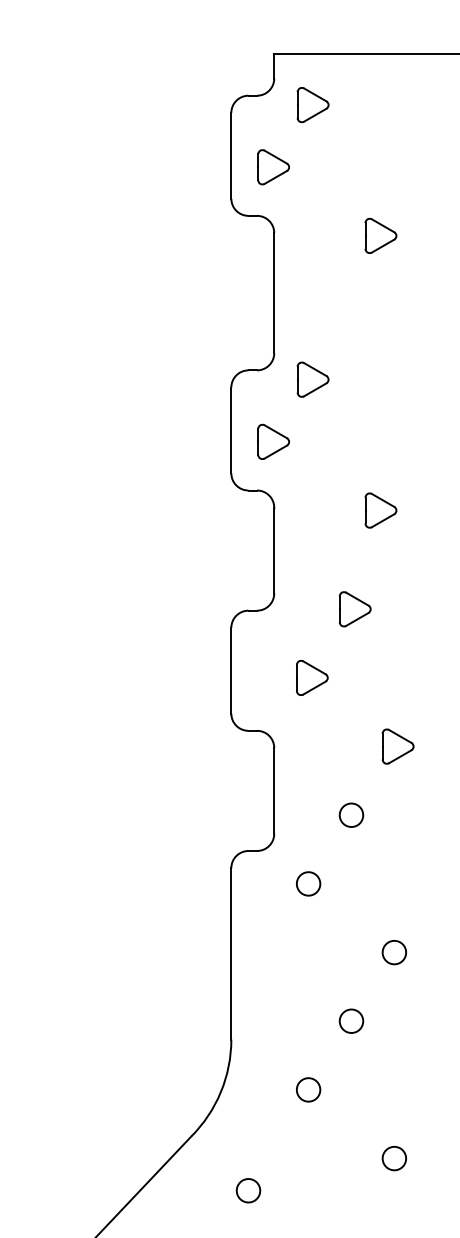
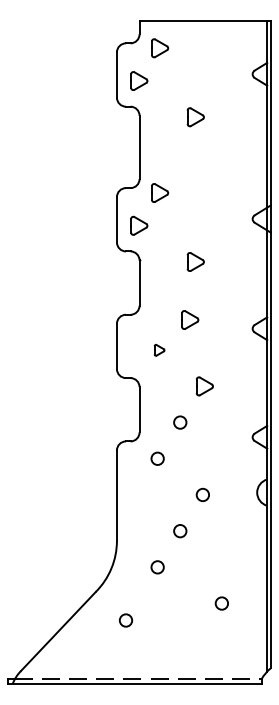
part: (355, 608) -> (190, 319), moved
part: (312, 678) -> (159, 350), size x0.6
circle: (393, 1158) -> (221, 603), moved

